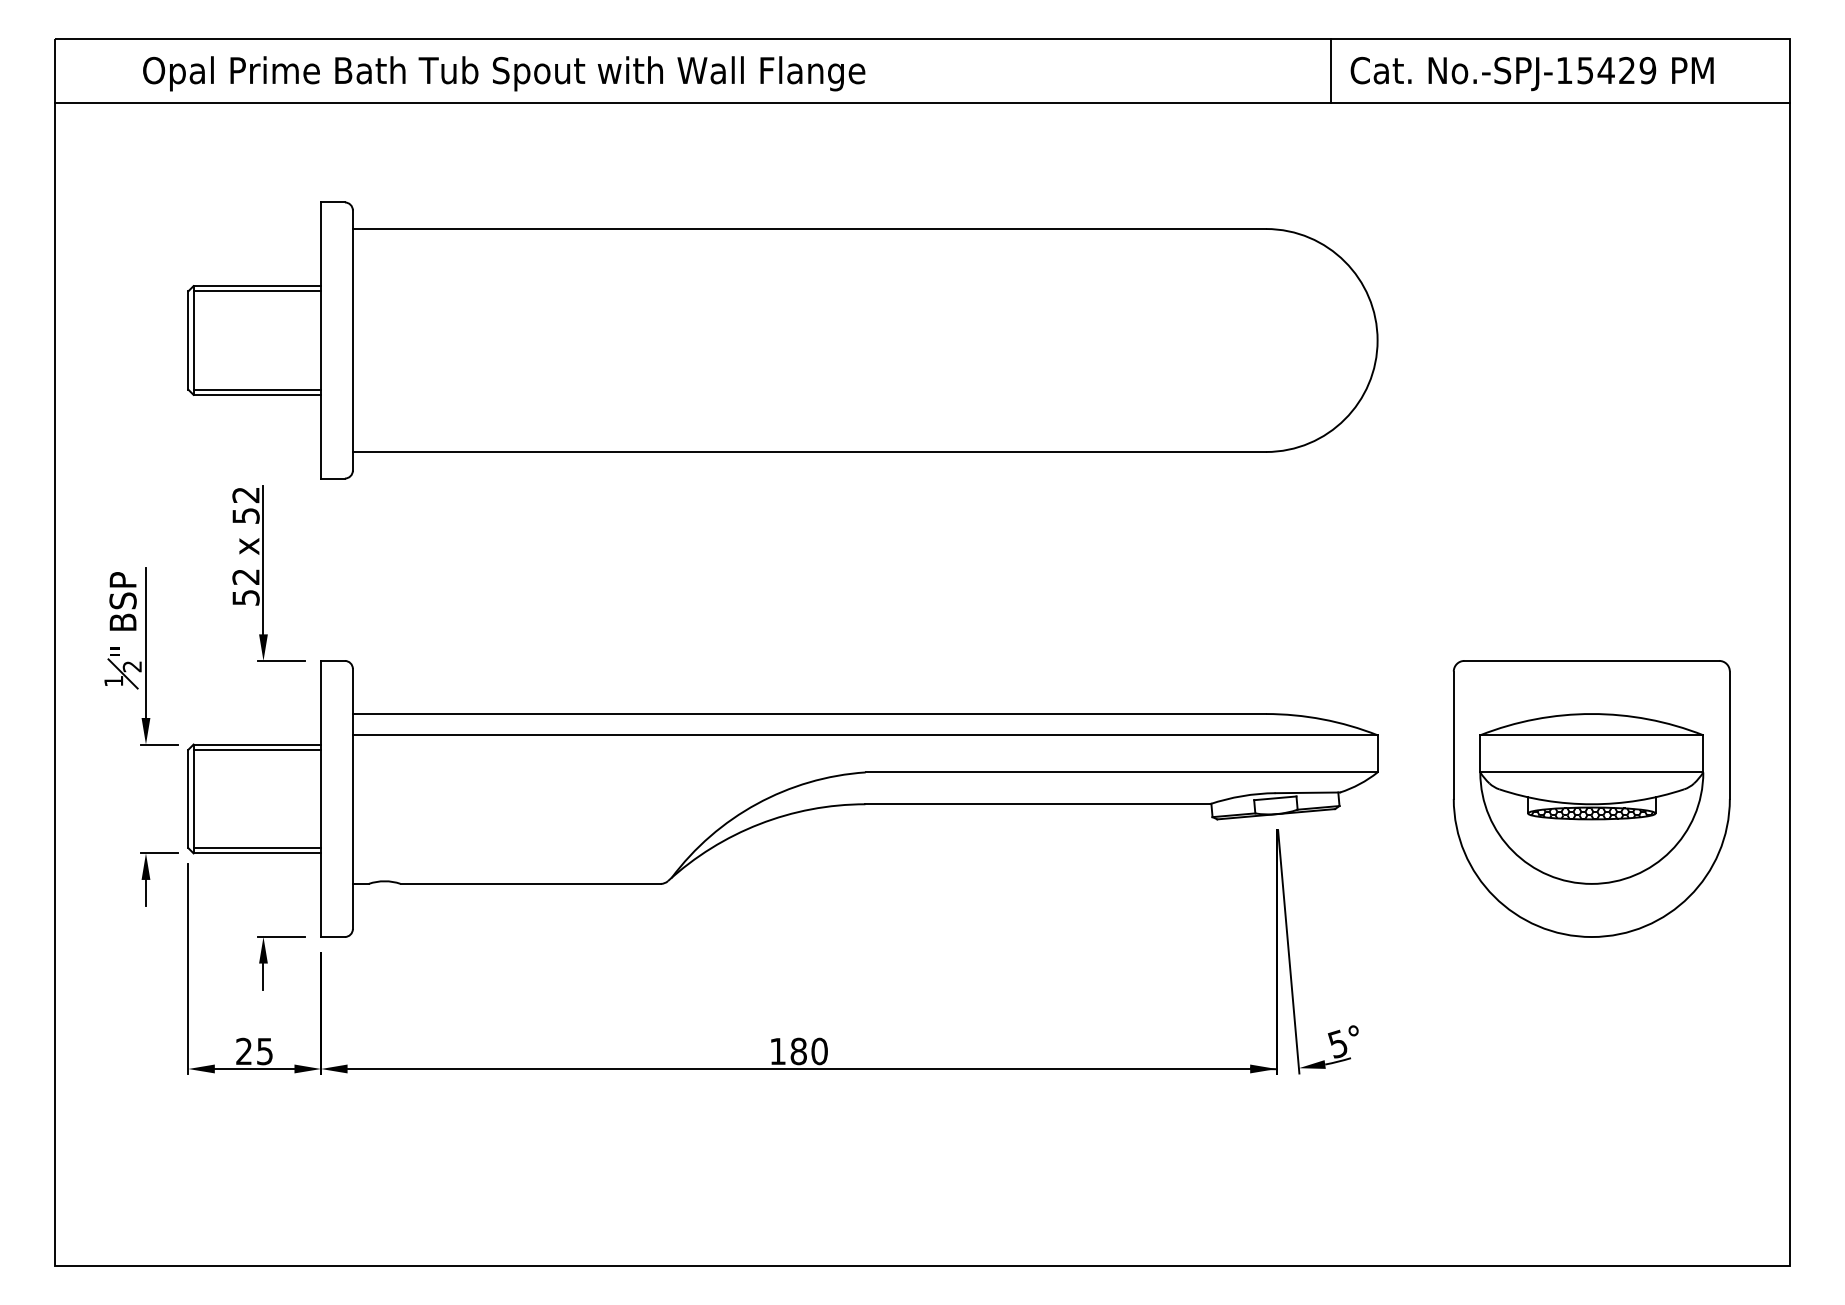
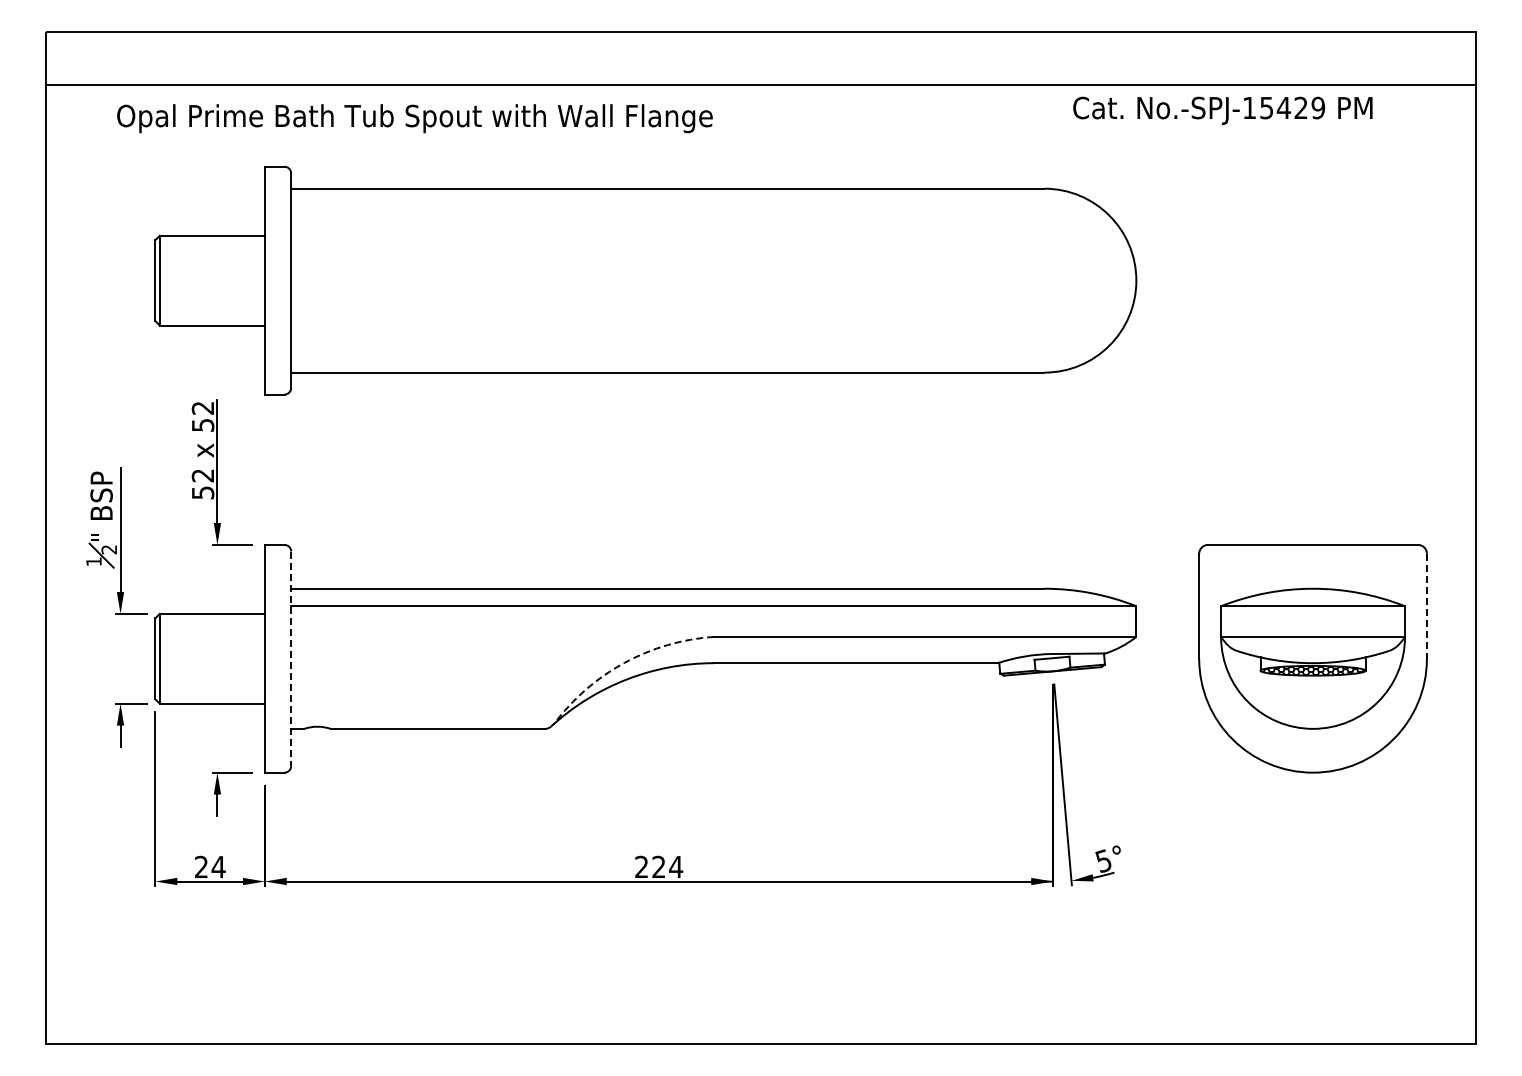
line: (1331, 71) -> (1098, 58), removed
text: (503, 73) -> (414, 118), moved
text: (1531, 73) -> (1222, 110), moved
line: (256, 291) -> (211, 240), removed
line: (256, 390) -> (211, 321), removed
line: (1729, 735) -> (1426, 606), solid -> dashed
line: (256, 750) -> (211, 618), removed
line: (353, 799) -> (291, 659), solid -> dashed
arc: (757, 803) -> (624, 662), solid -> dashed
line: (256, 848) -> (211, 699), removed
text: (799, 1050) -> (659, 866), 180 -> 224
text: (264, 1051) -> (218, 867), 25 -> 24

